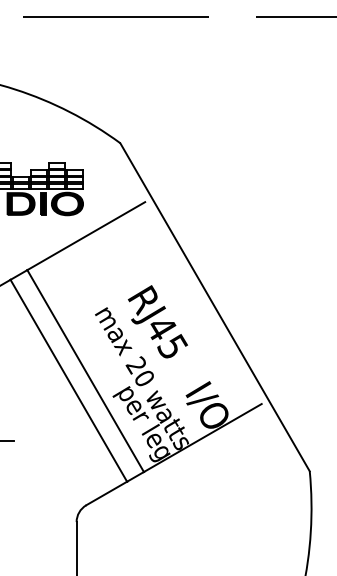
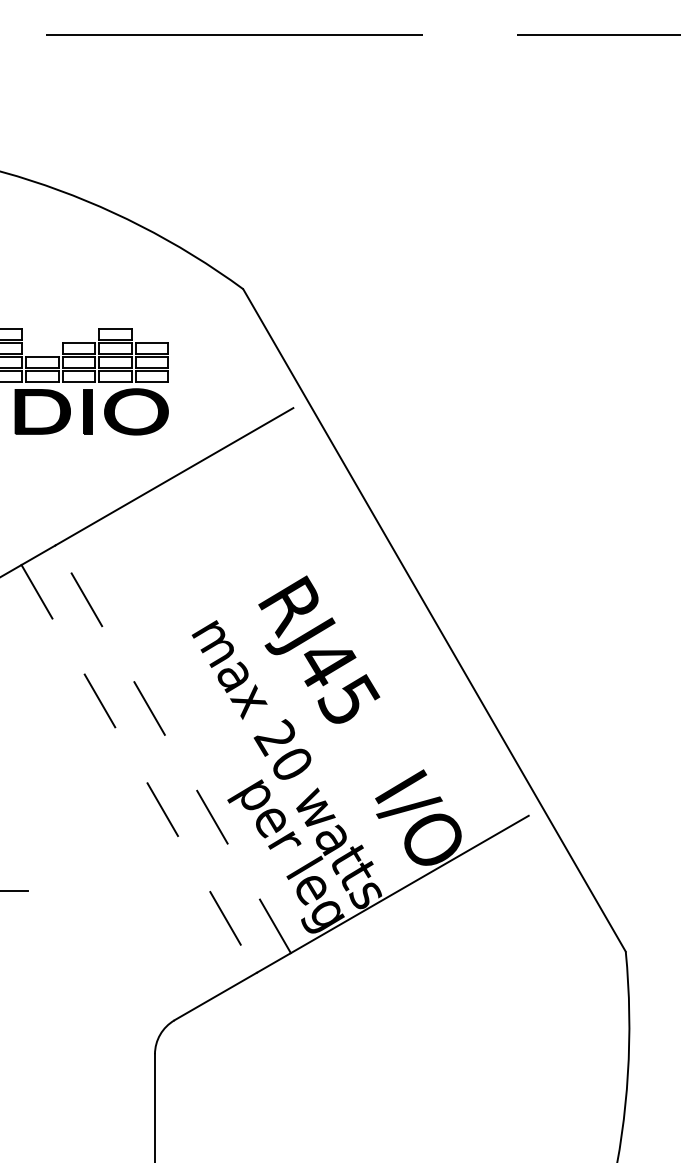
line: (85, 371) -> (172, 750), solid -> dashed
line: (68, 380) -> (138, 768), solid -> dashed

